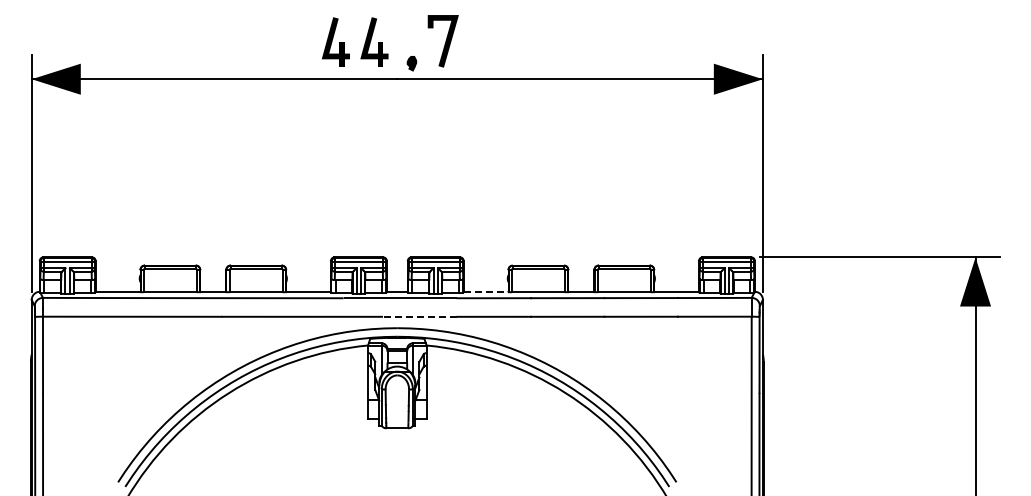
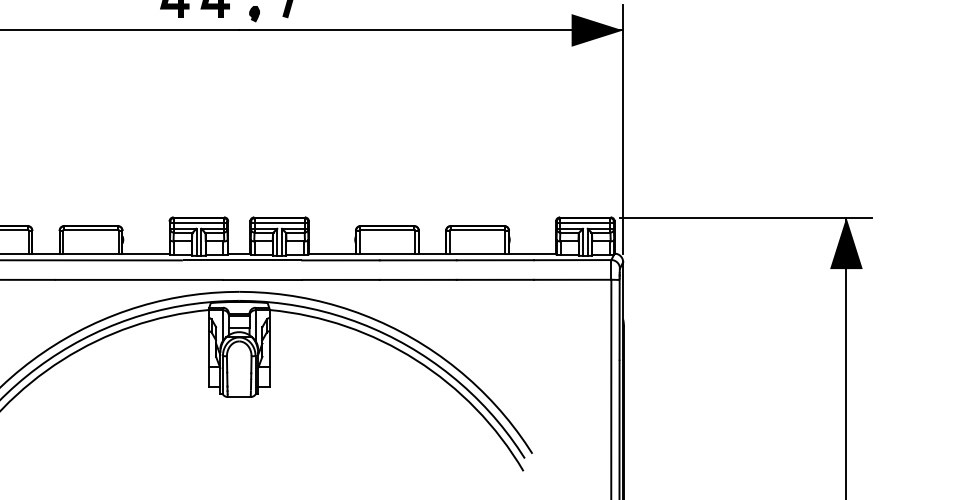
line: (486, 291) -> (332, 253), dashed -> solid
line: (419, 316) -> (262, 279), dashed -> solid

